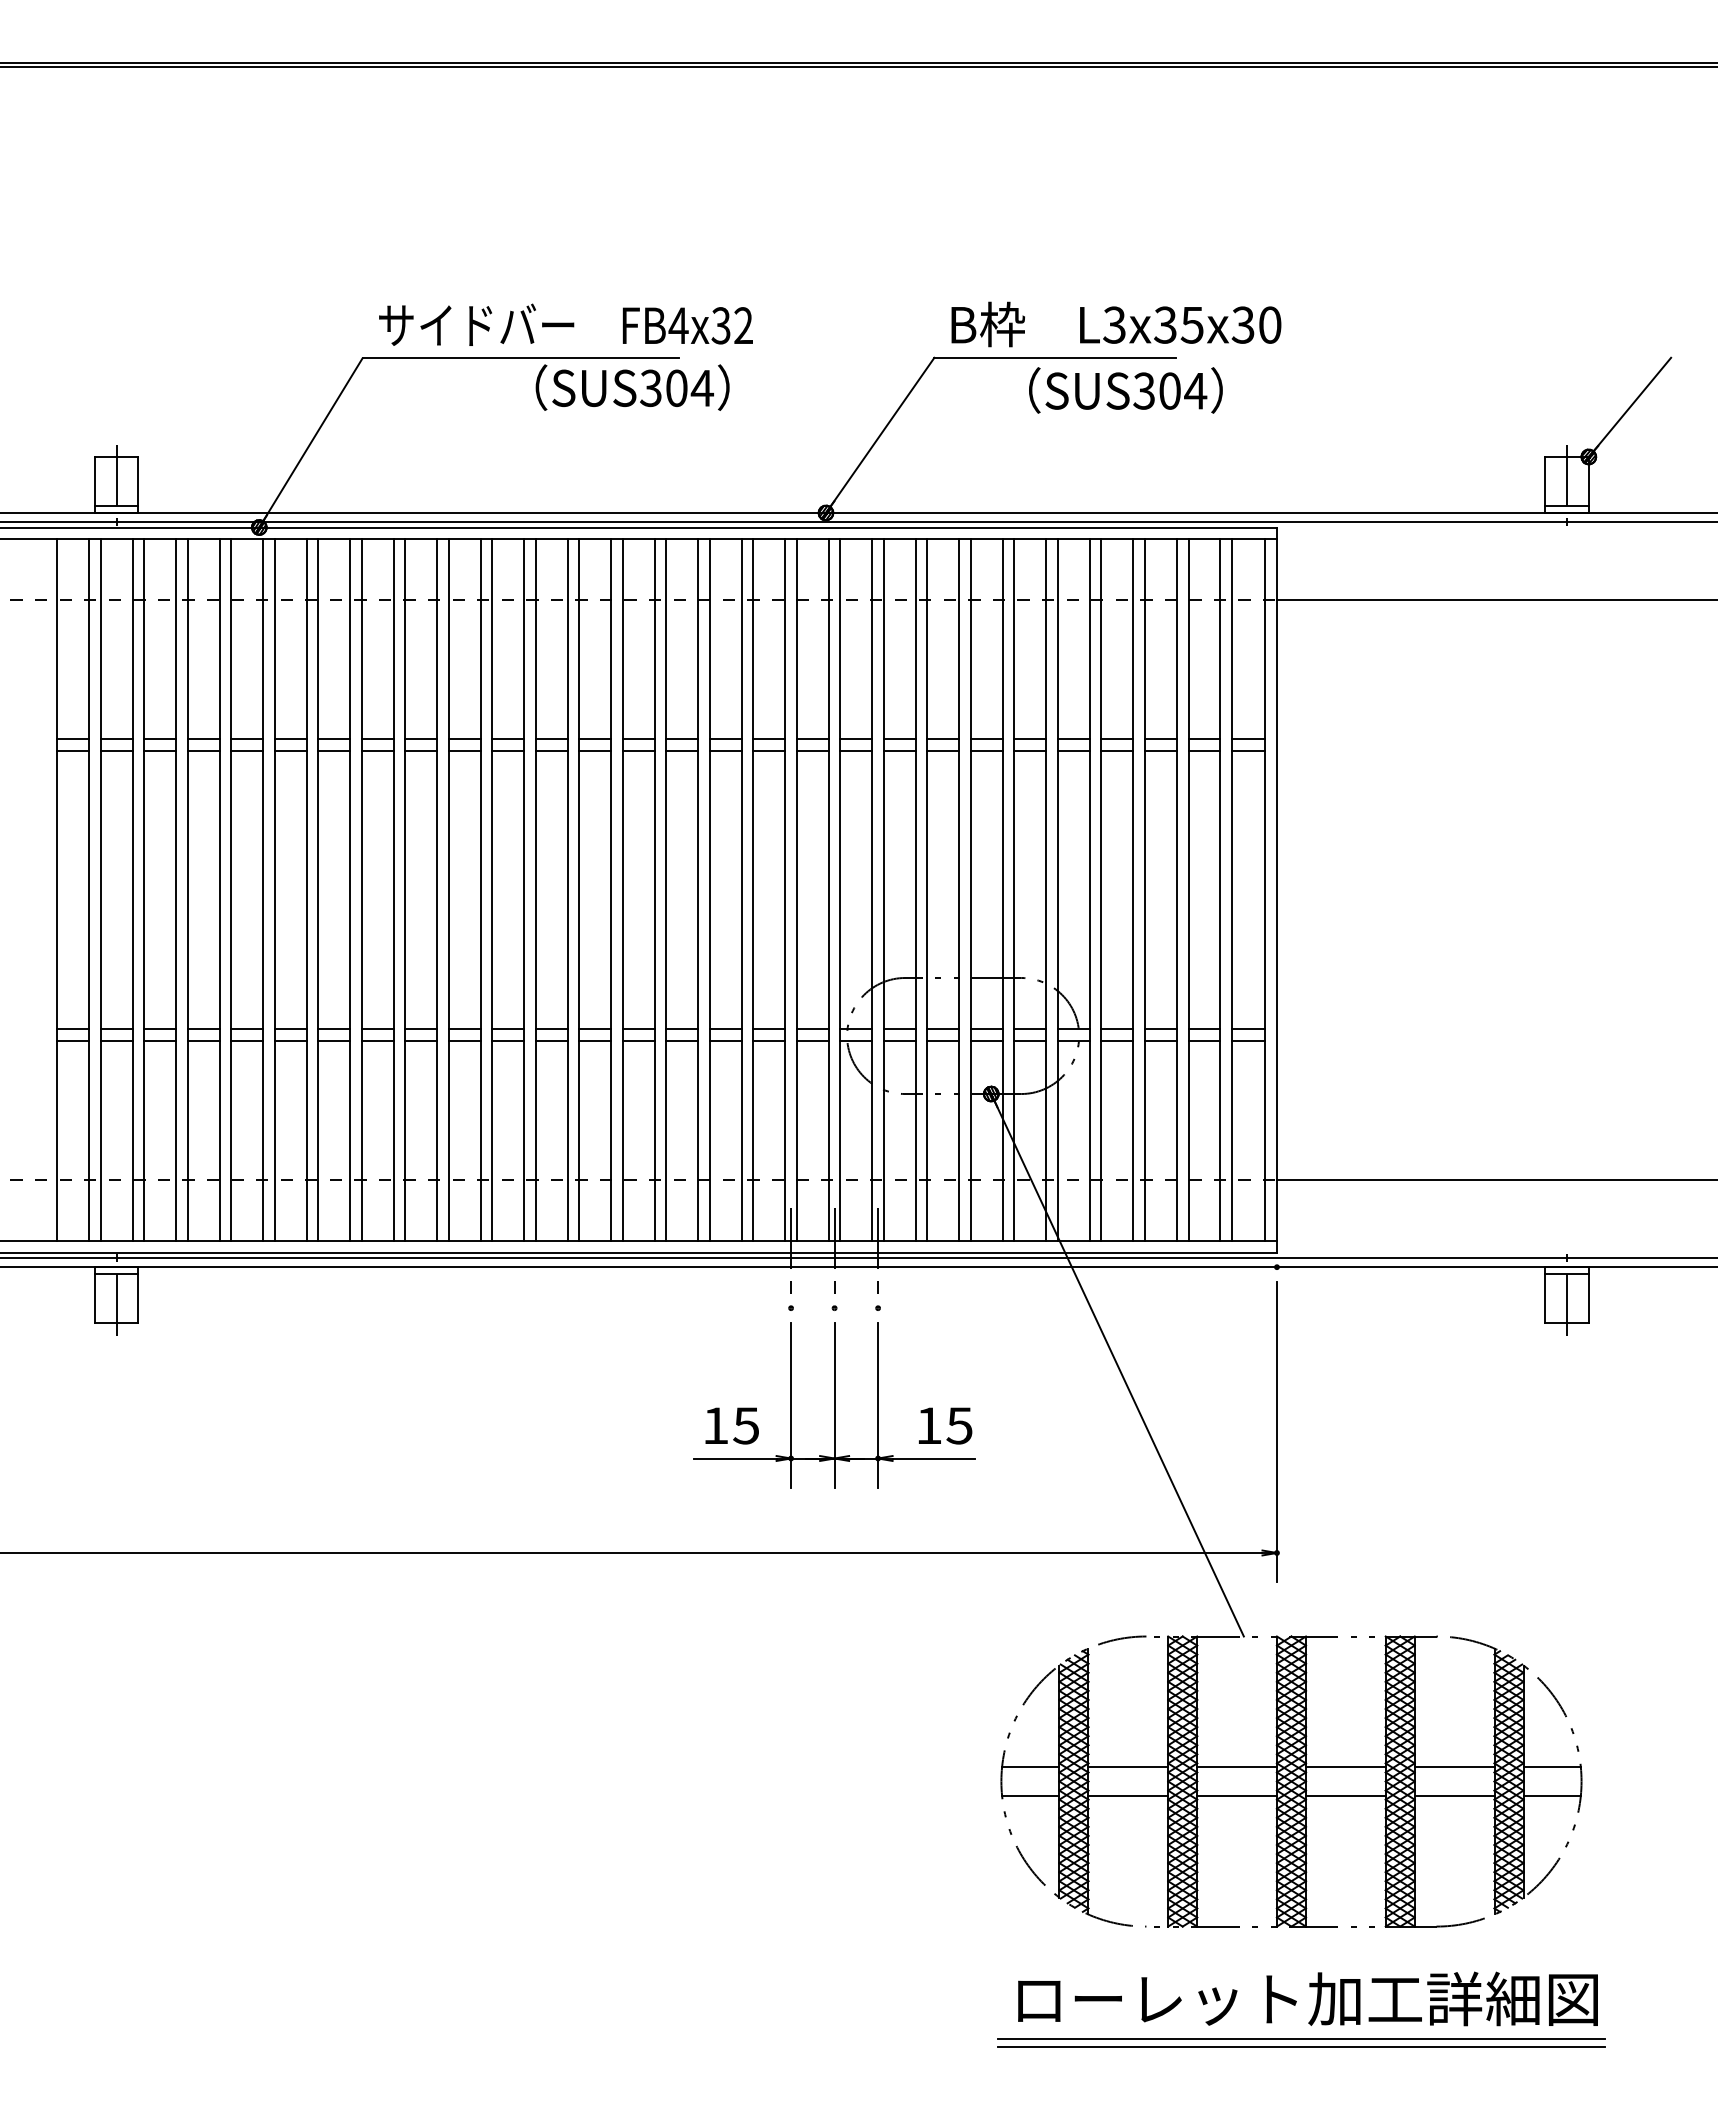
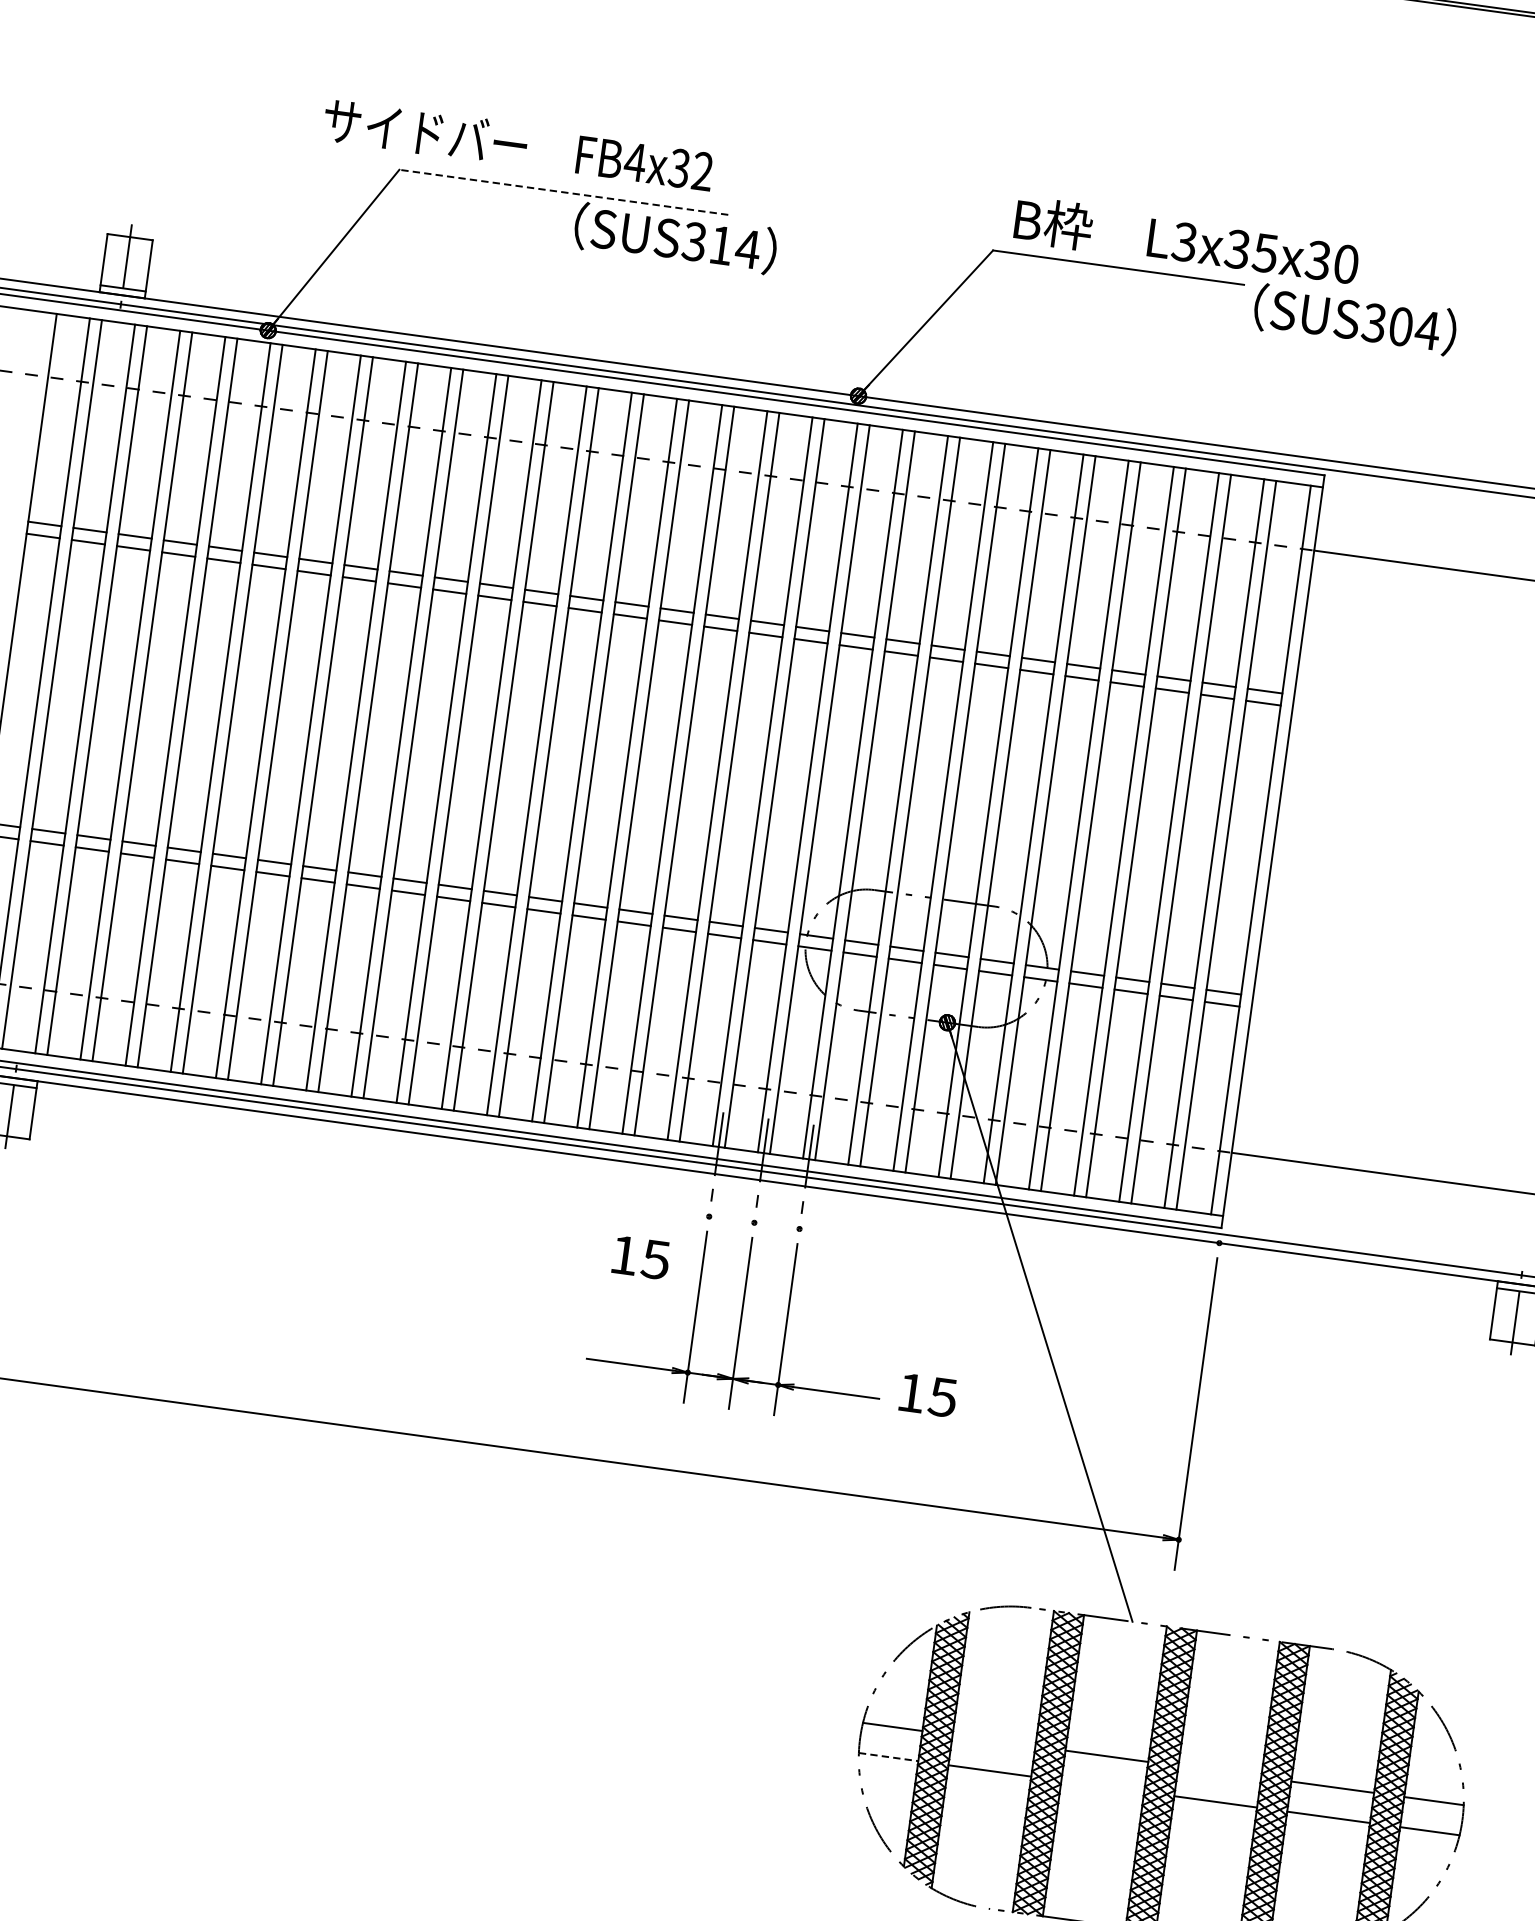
text: (565, 324) -> (518, 144), moved
line: (520, 358) -> (563, 192), solid -> dashed
text: (676, 388) -> (721, 245), SUS304 -> SUS314
text: (1125, 390) -> (1354, 319), moved
text: (731, 1425) -> (640, 1257), moved
text: (945, 1425) -> (928, 1395), moved
line: (1128, 1767) -> (994, 1741), removed
line: (1345, 1767) -> (1219, 1772), removed
line: (1030, 1796) -> (888, 1757), solid -> dashed
line: (1236, 1796) -> (1102, 1786), removed

